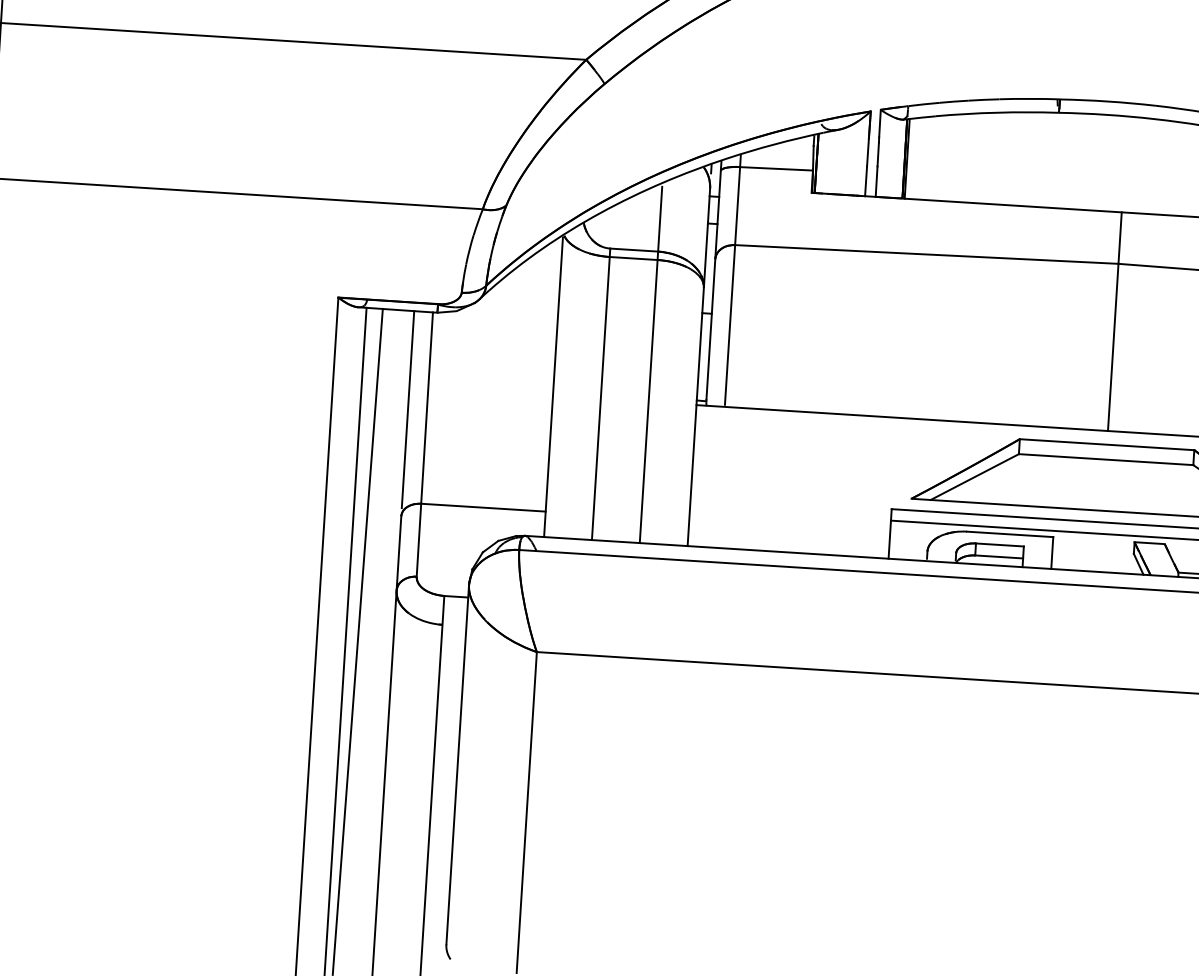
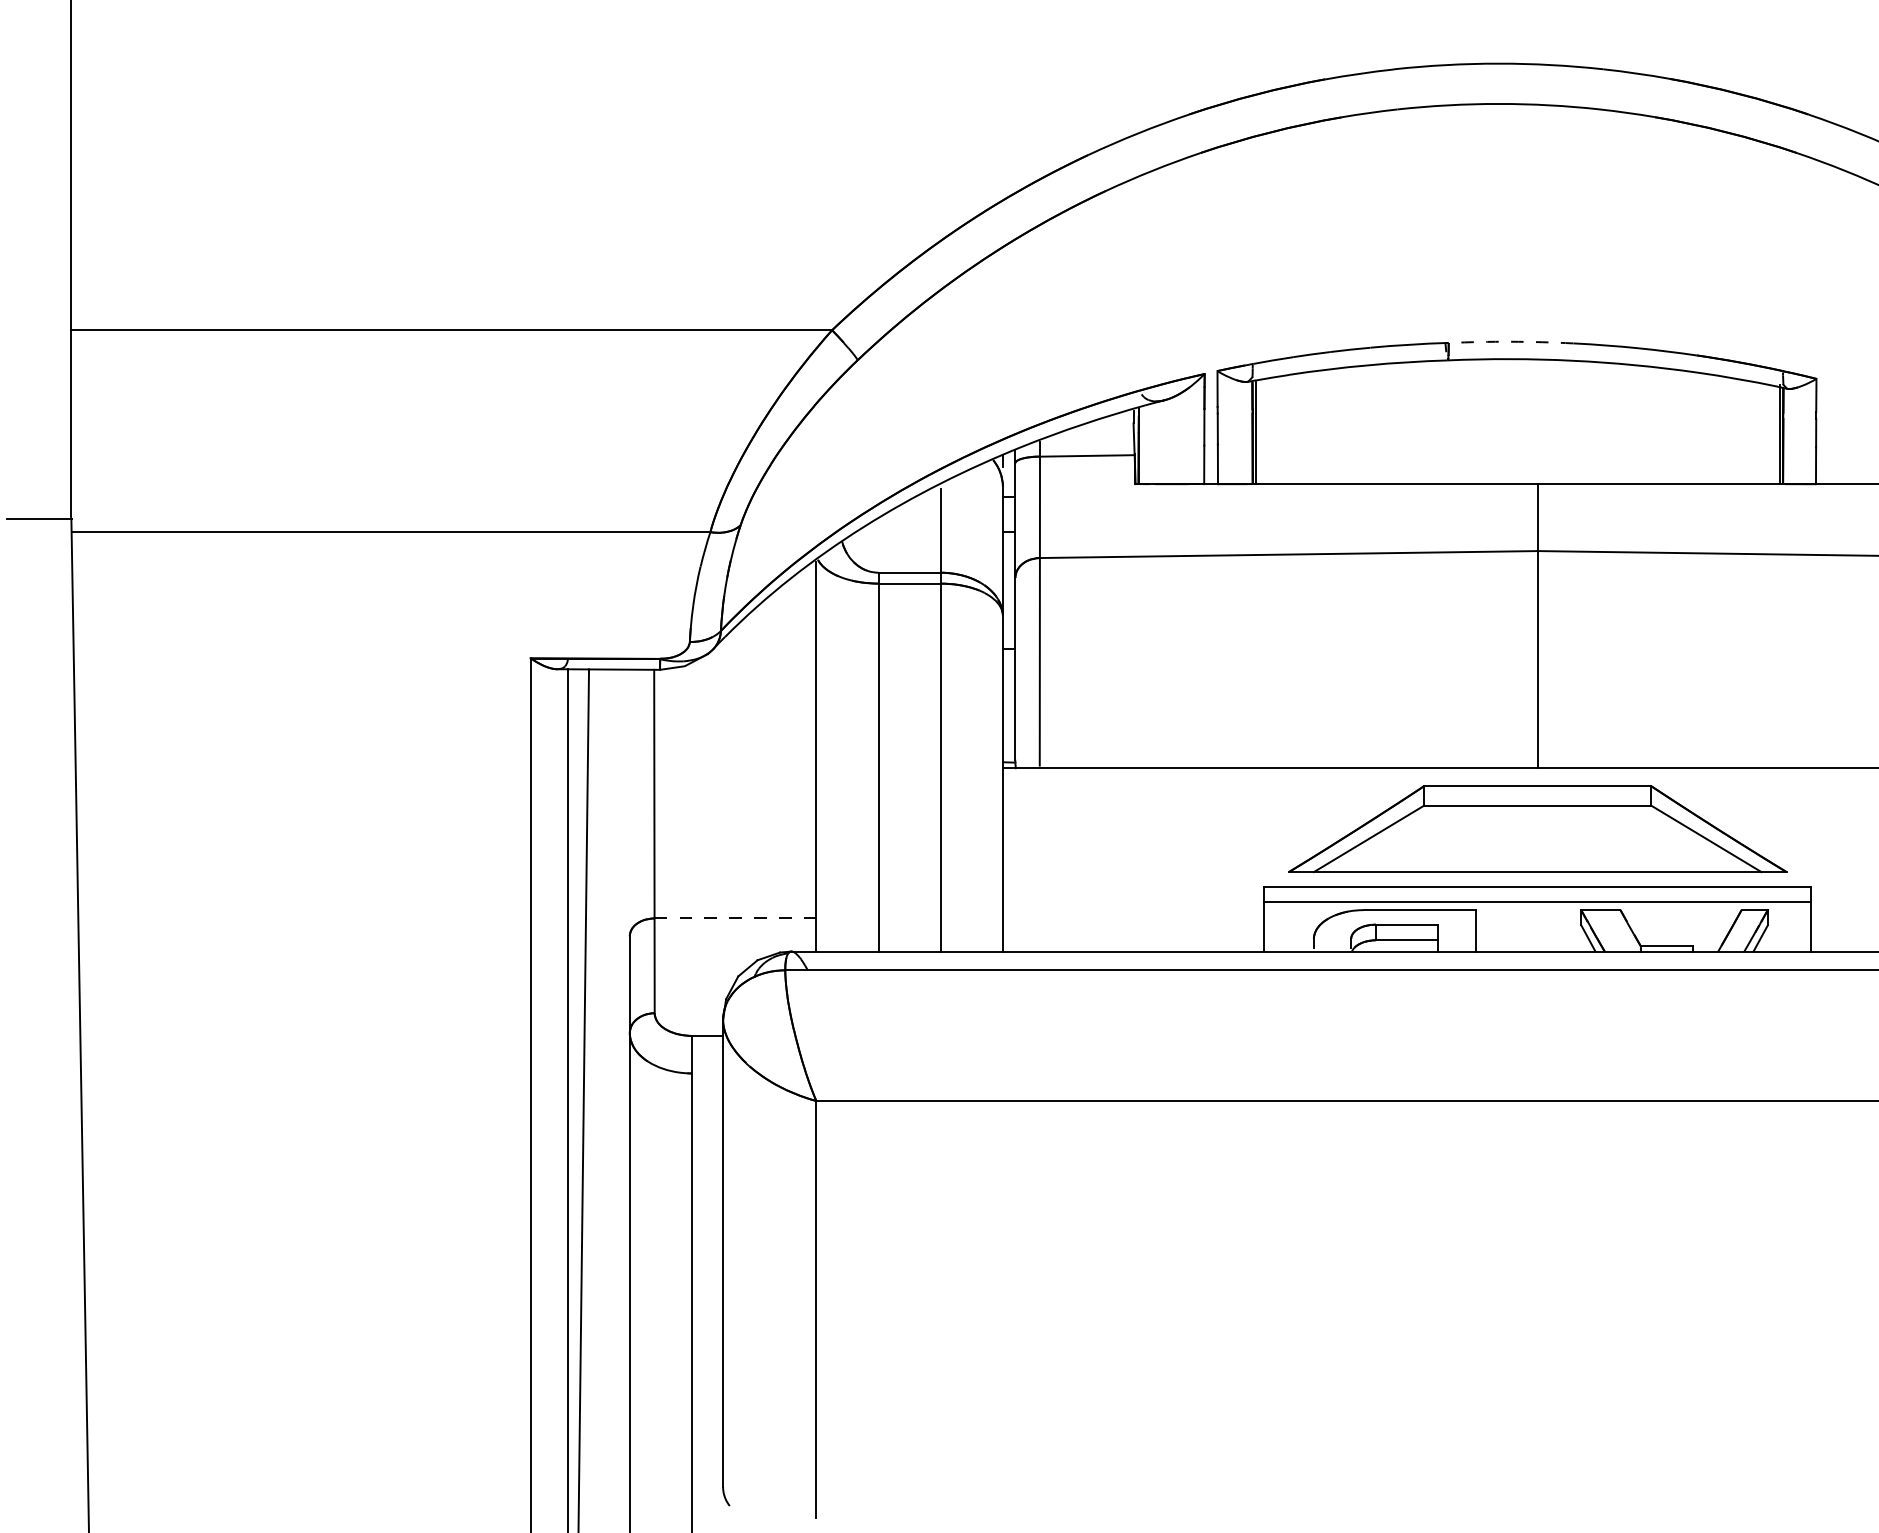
arc: (1107, 101) -> (1510, 341), solid -> dashed
line: (407, 409) -> (629, 797), removed
line: (483, 507) -> (735, 918), solid -> dashed

